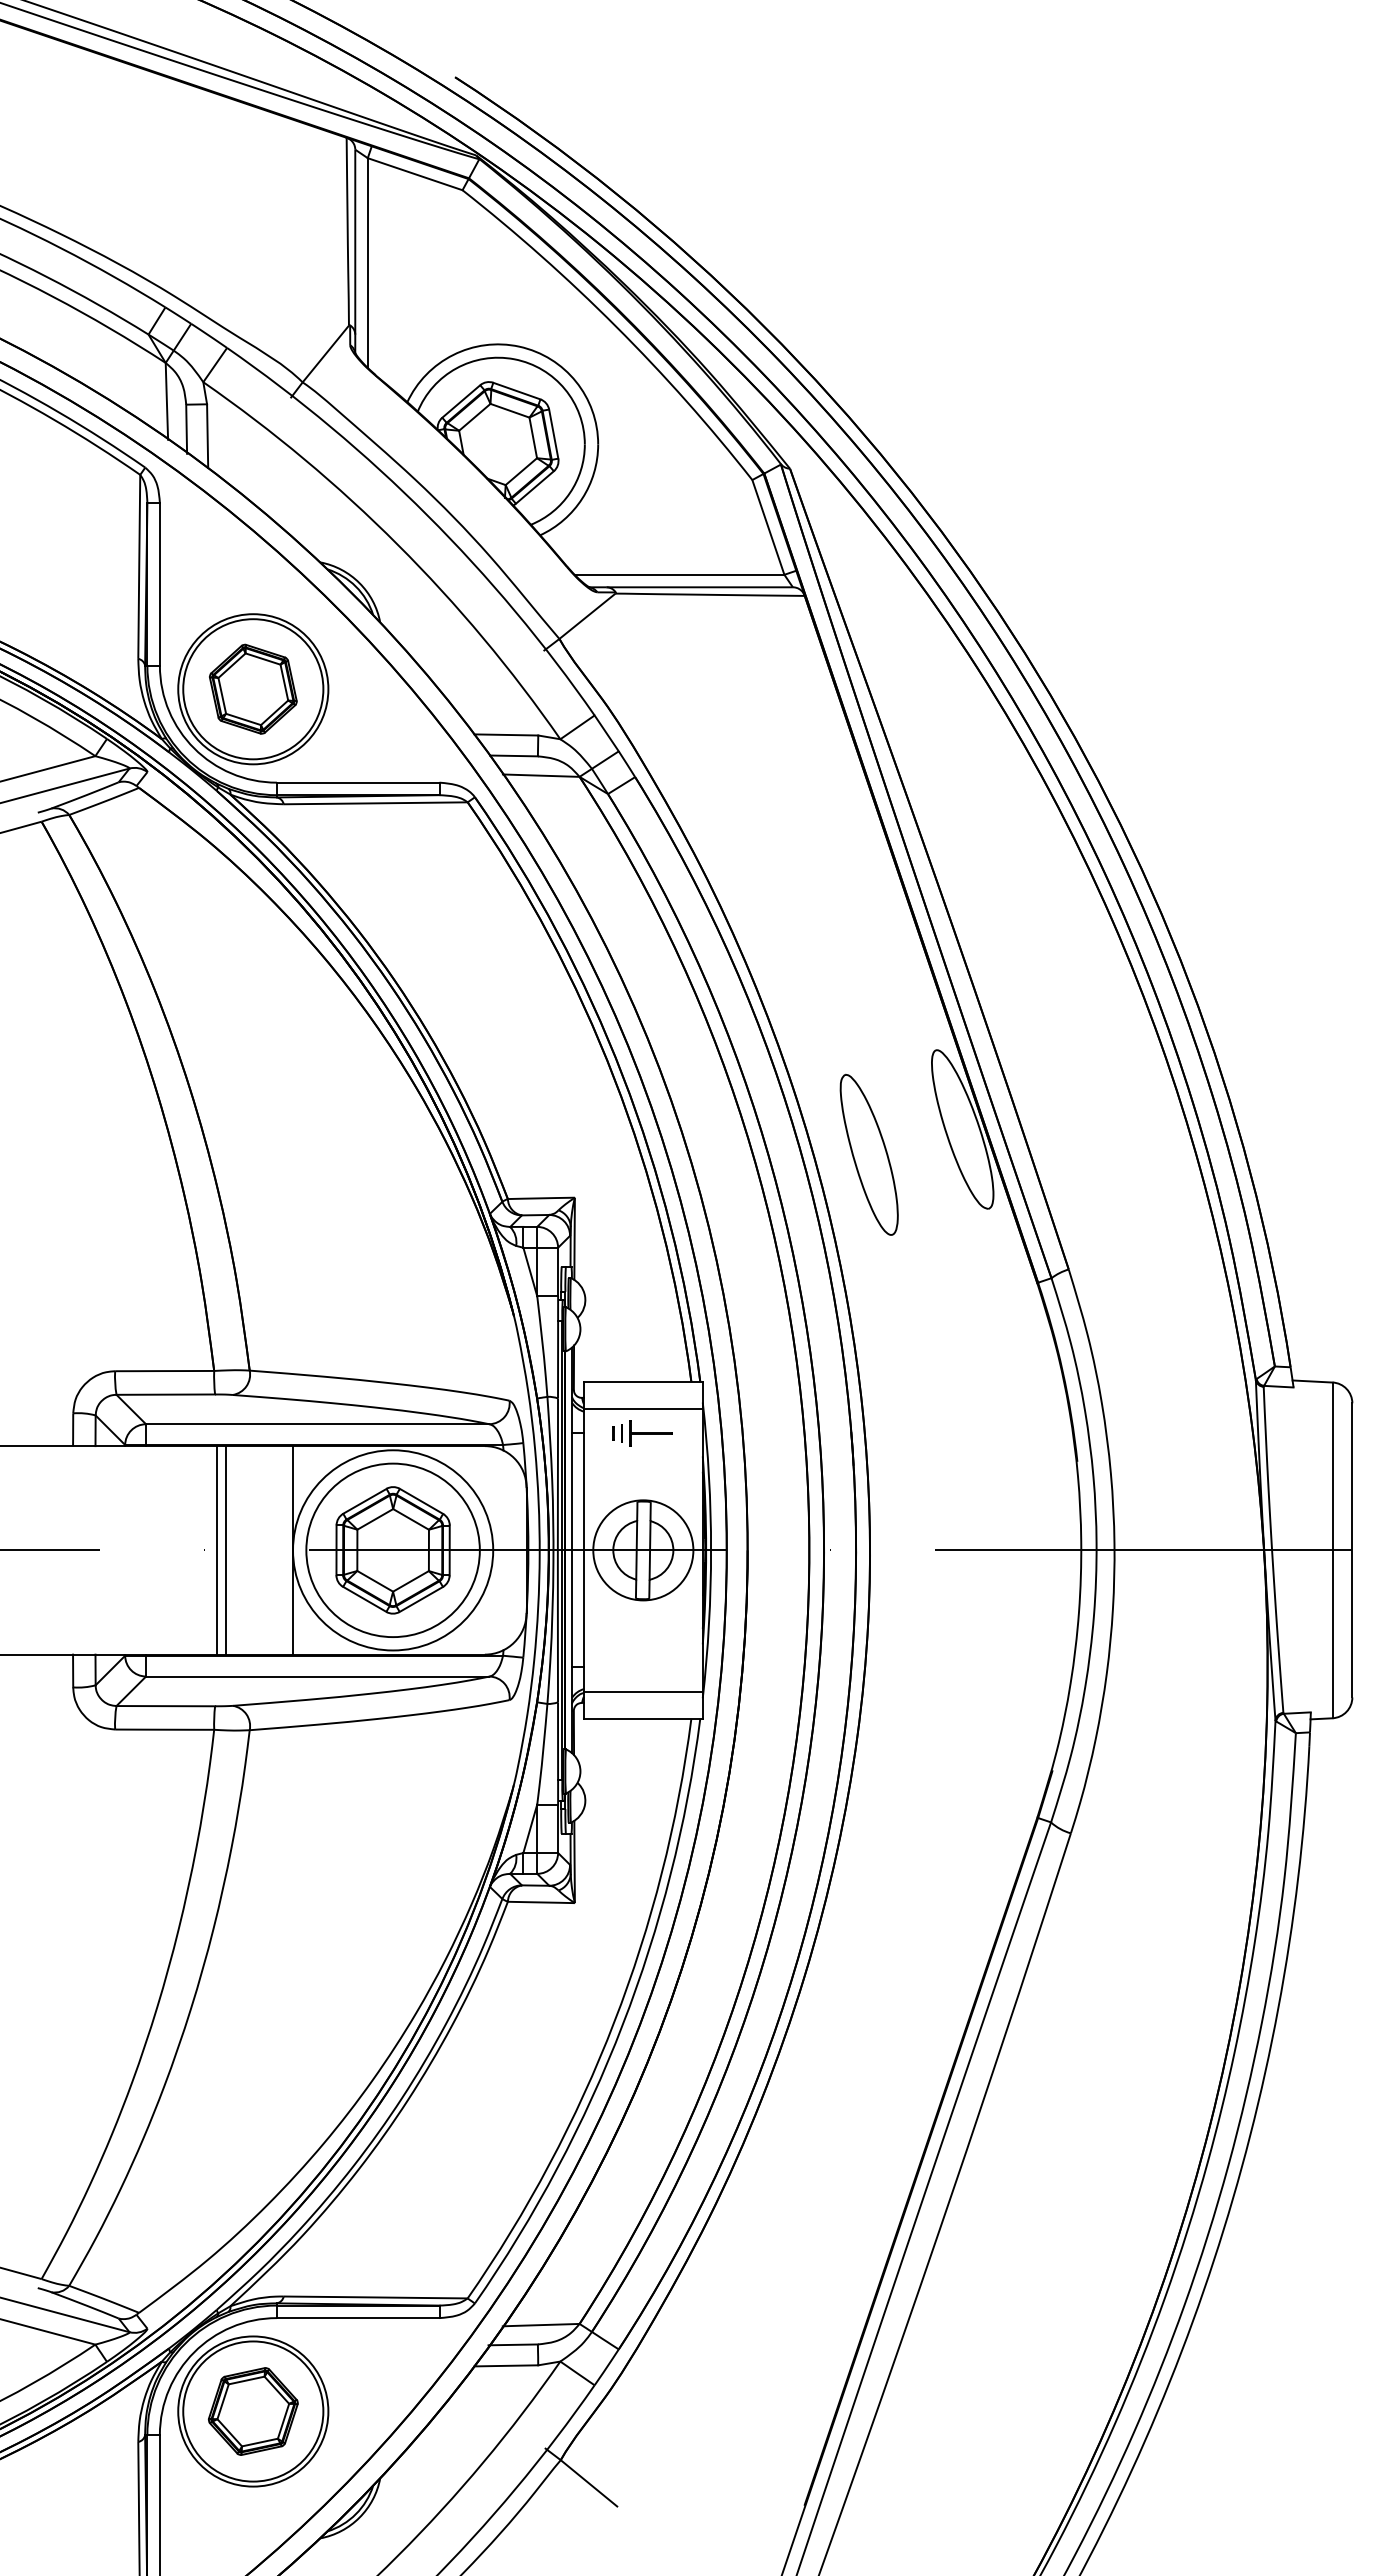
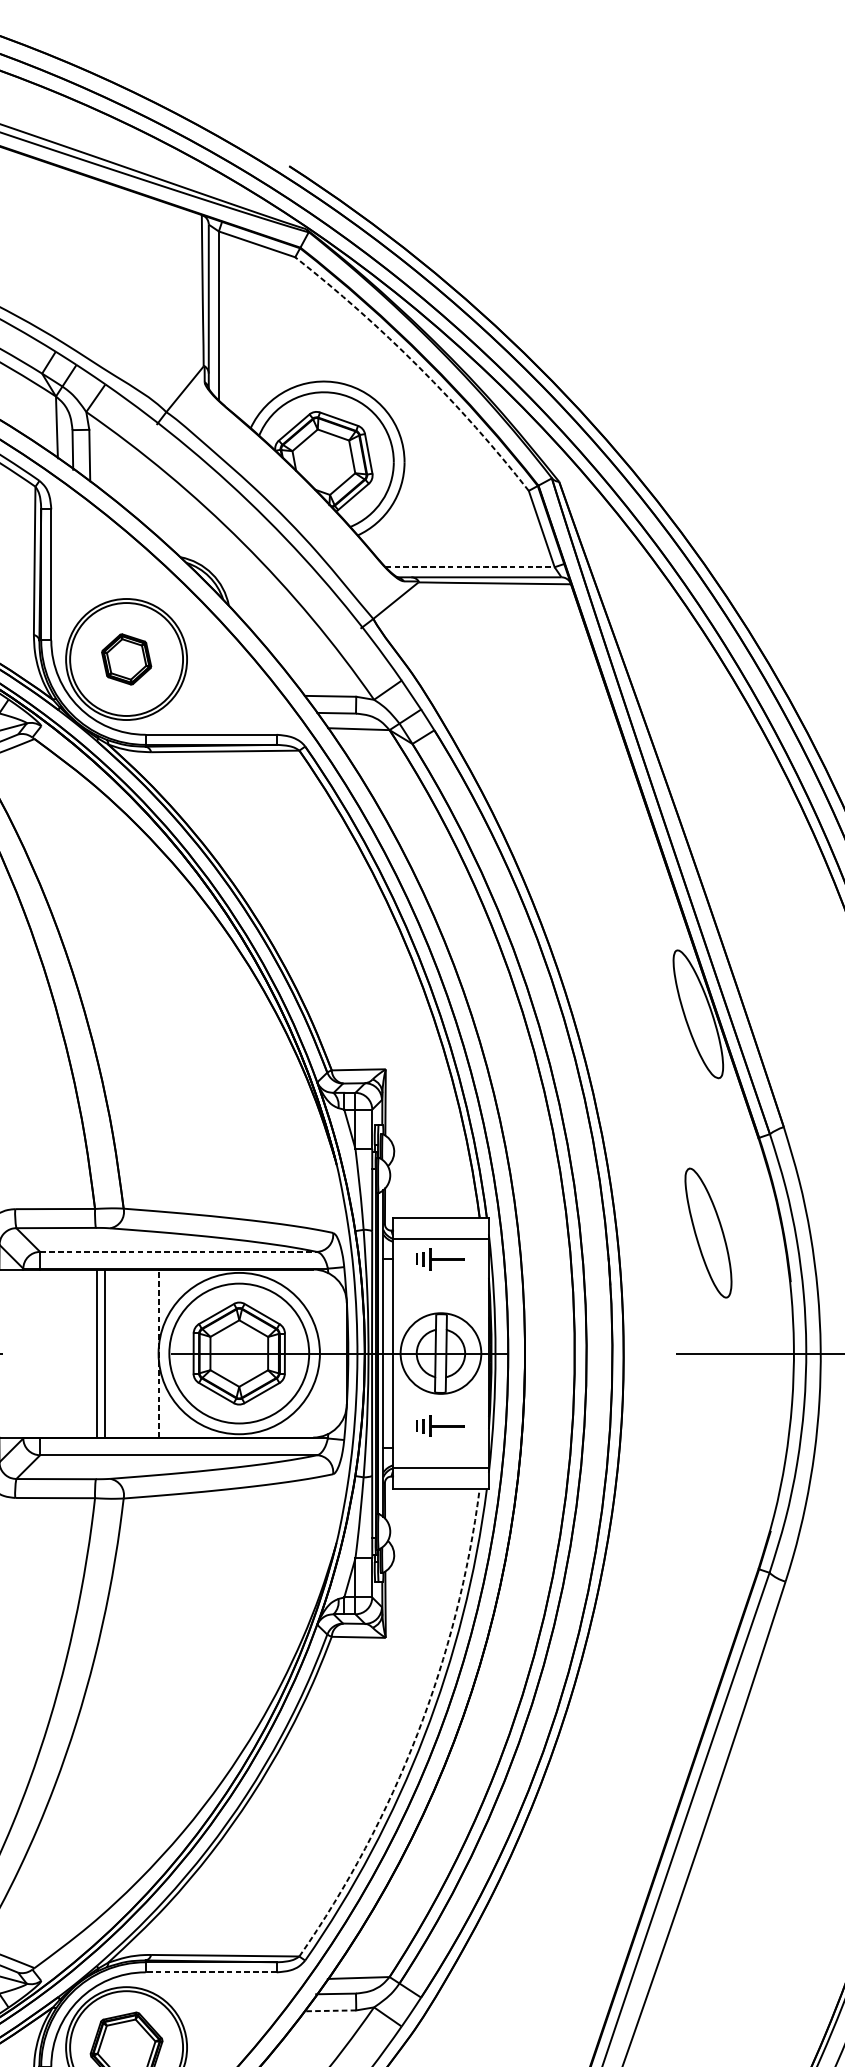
arc: (616, 326) -> (419, 367), solid -> dashed
line: (679, 574) -> (470, 567), solid -> dashed
part: (253, 688) -> (126, 658), size x0.7
part: (868, 1154) -> (707, 1232), moved
line: (317, 1424) -> (178, 1252), solid -> dashed
line: (293, 1549) -> (158, 1352), solid -> dashed
part: (642, 1640) -> (440, 1426), added
arc: (614, 2022) -> (417, 1734), solid -> dashed
line: (357, 2318) -> (210, 1972), solid -> dashed
line: (506, 2365) -> (330, 2010), solid -> dashed

